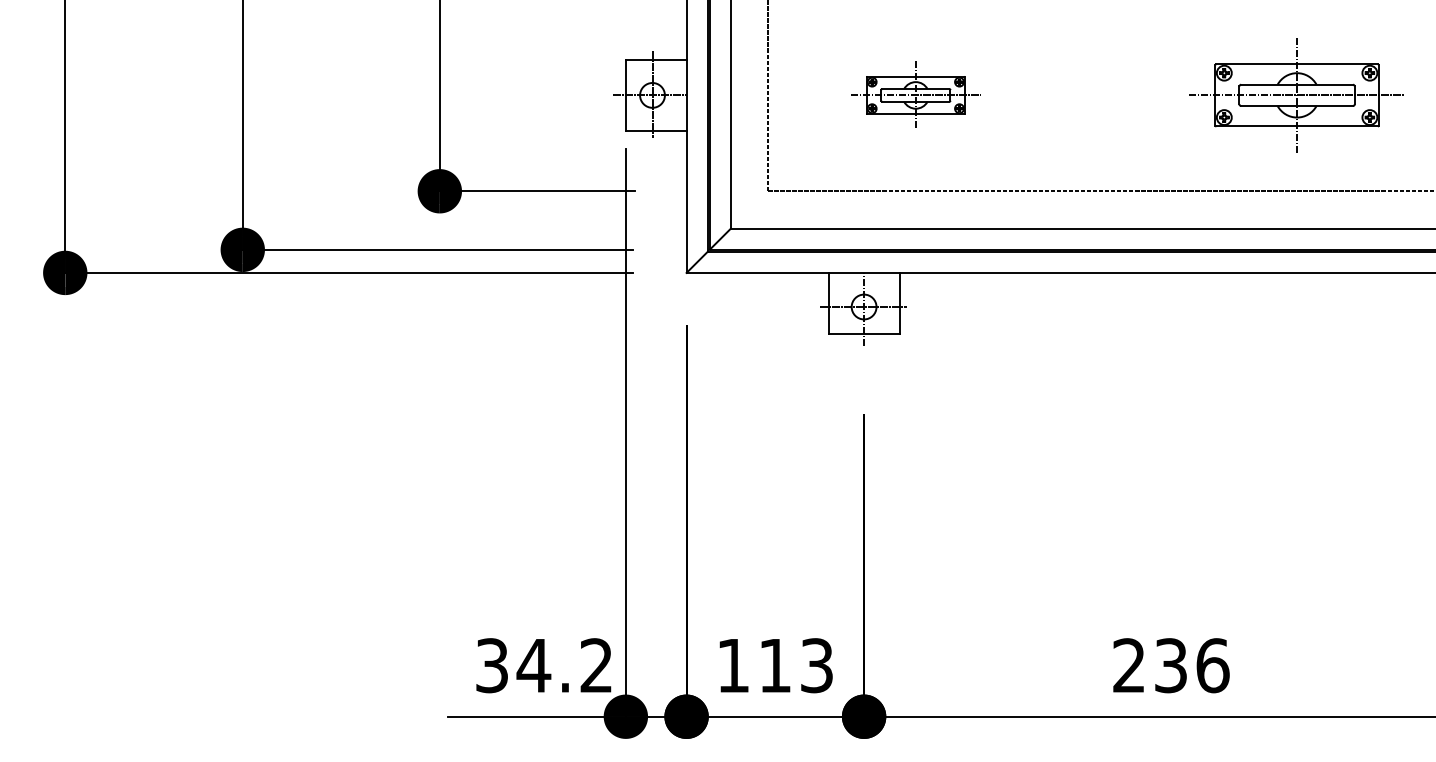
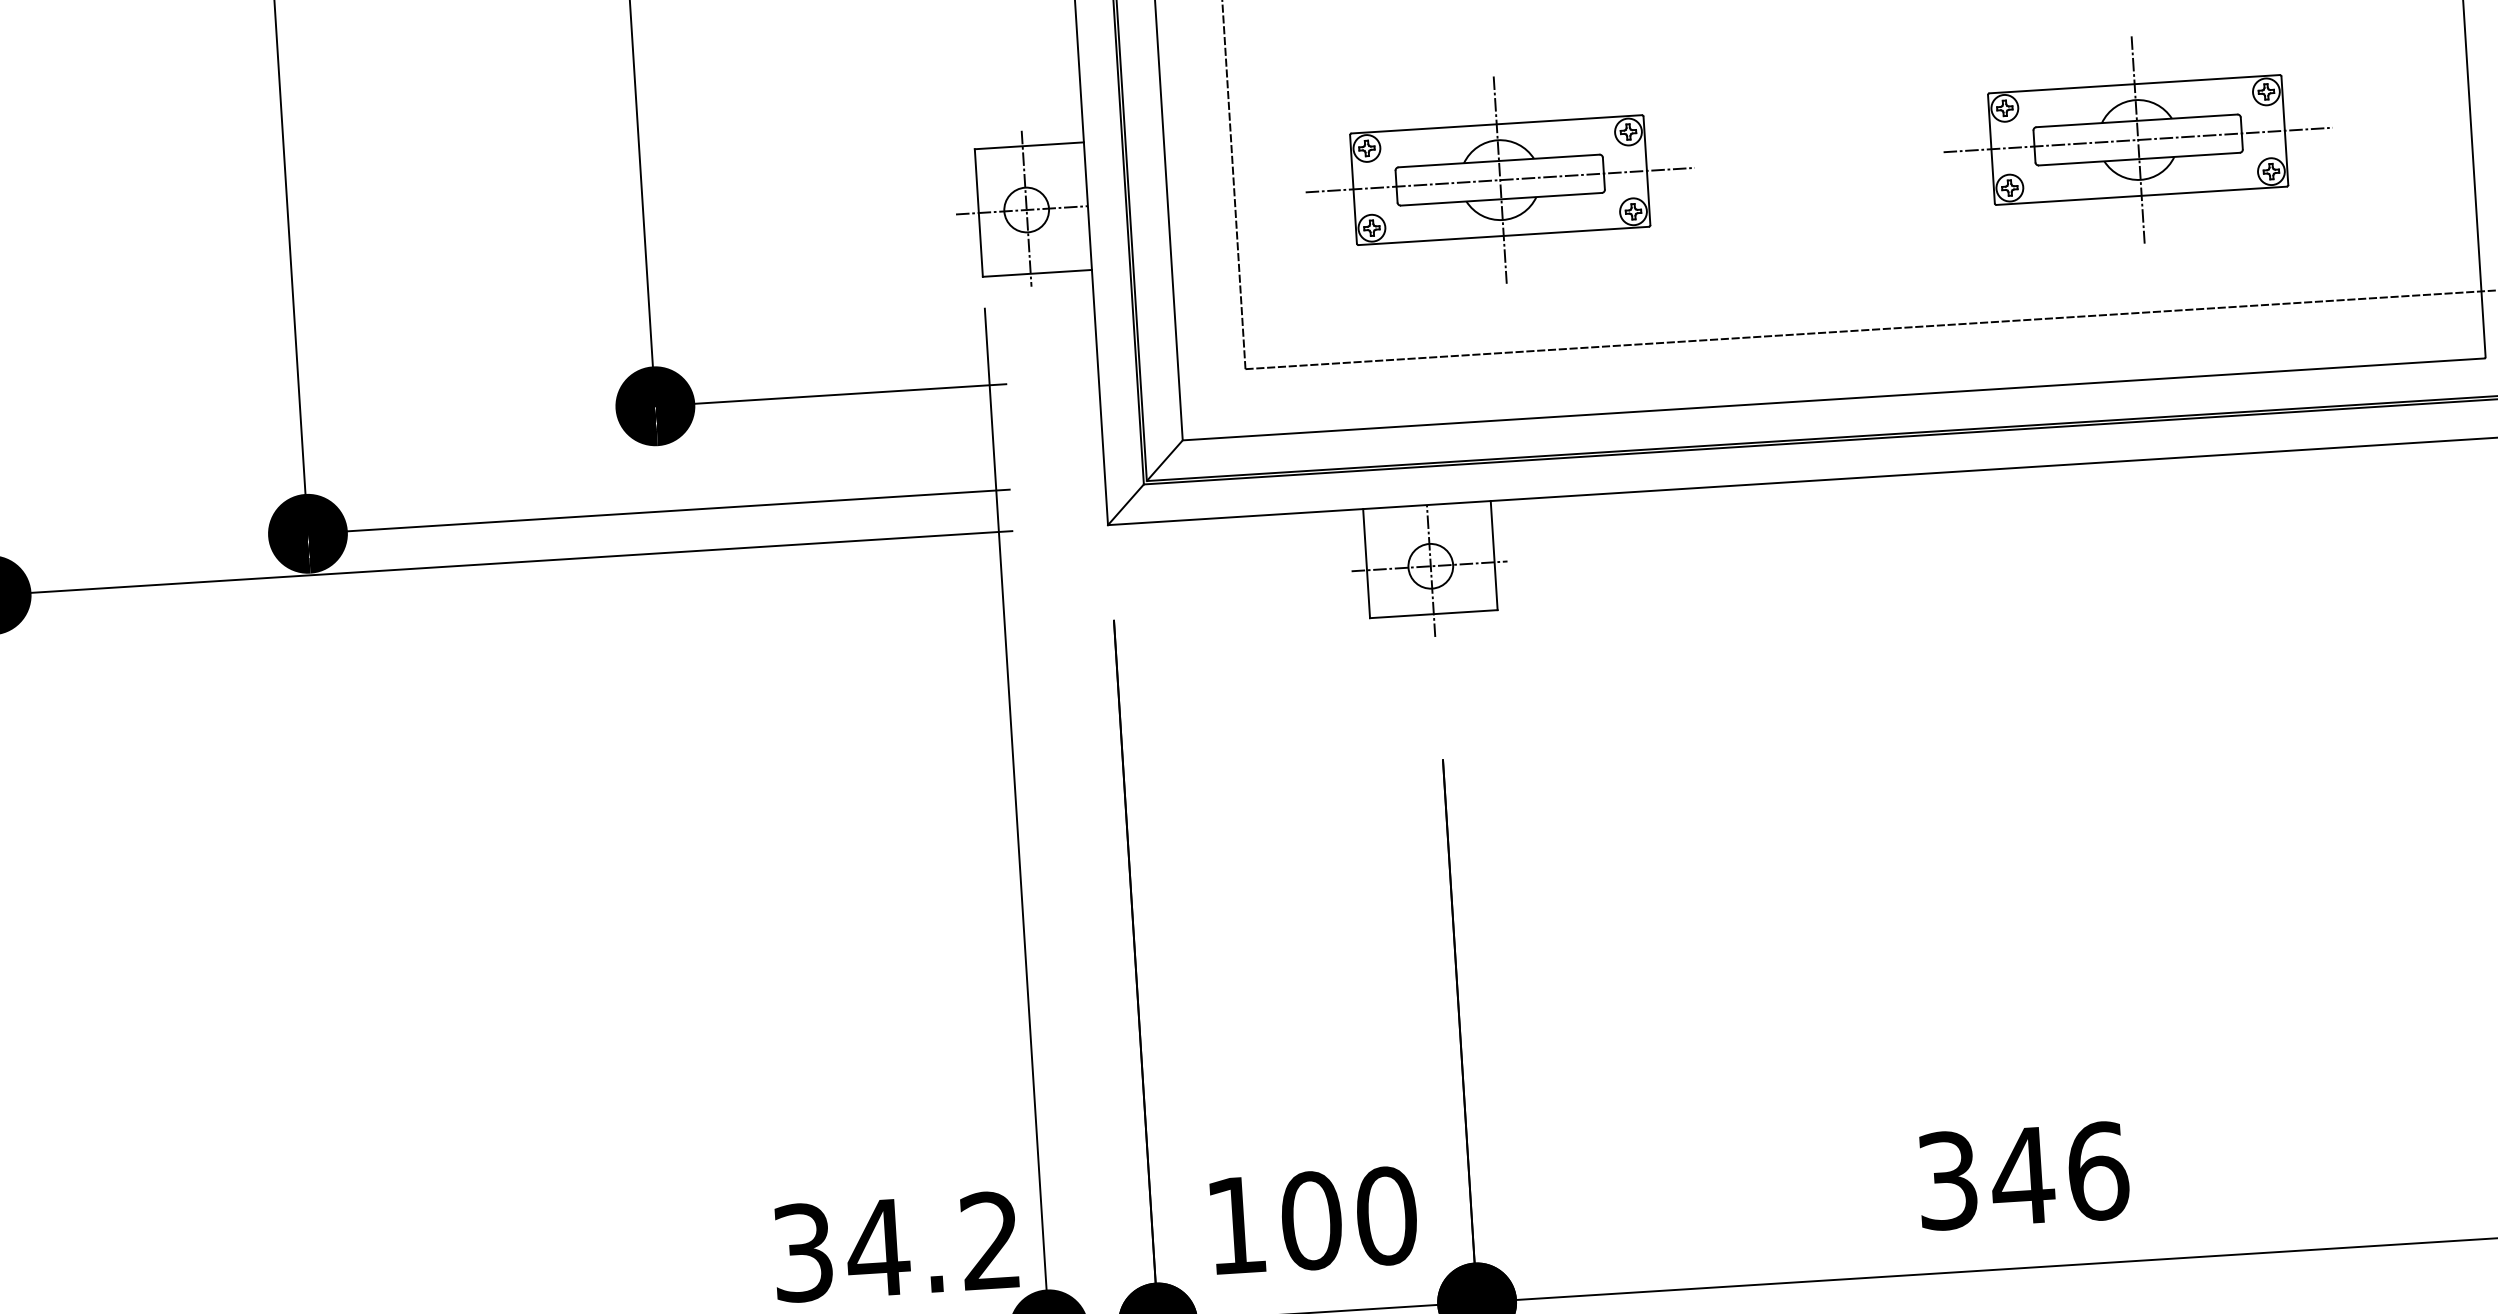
part: (915, 95) -> (1499, 180), size x1.67
part: (1296, 95) -> (2137, 140), moved
text: (795, 665) -> (1348, 1218), 113 -> 100
text: (1150, 665) -> (1985, 1178), 236 -> 346

